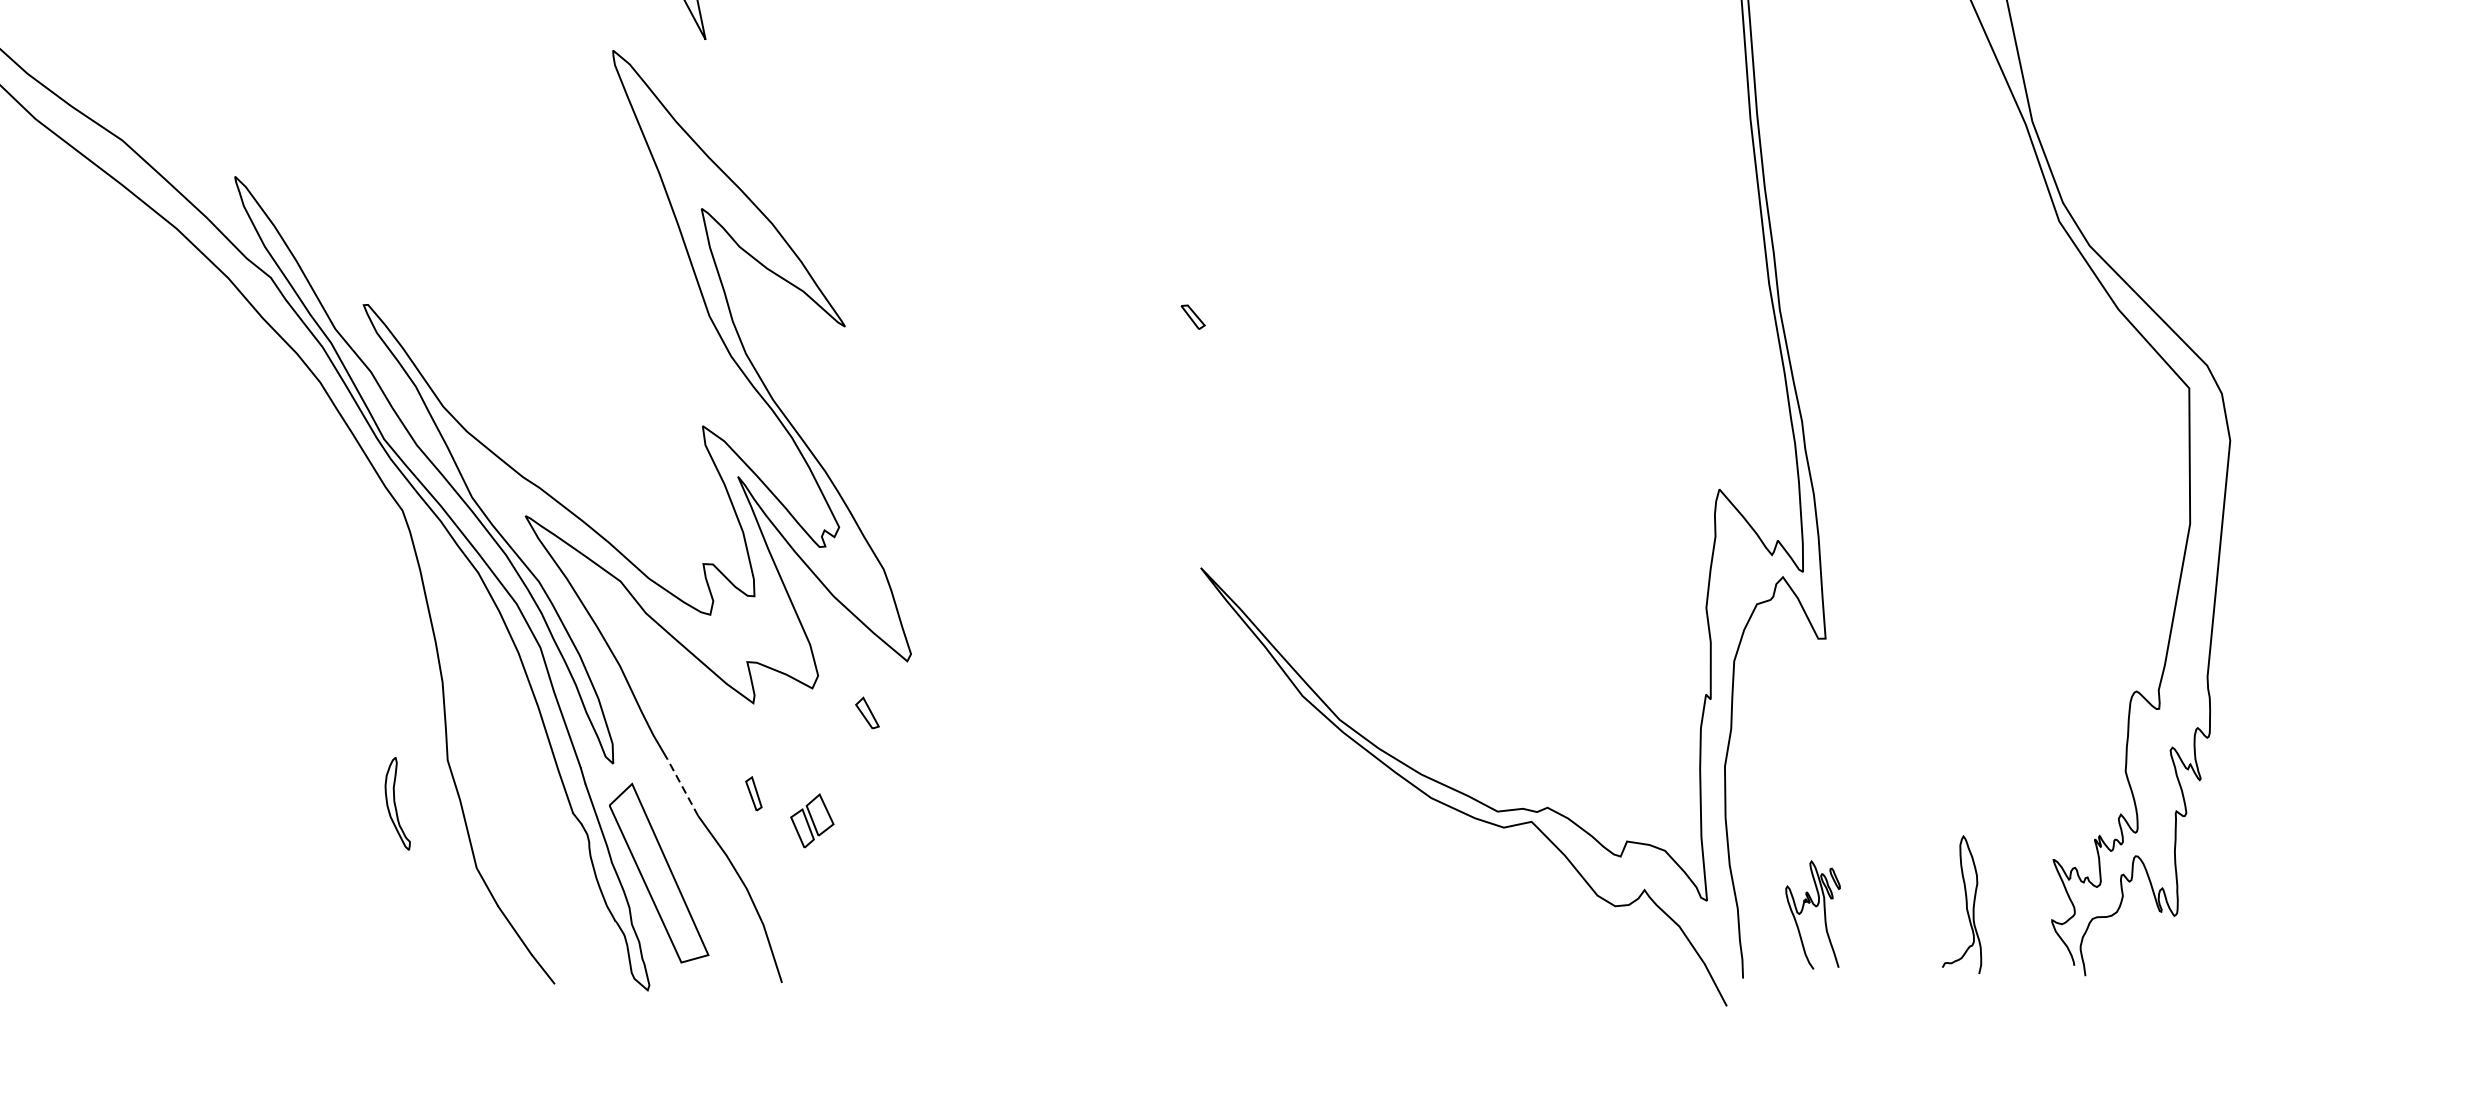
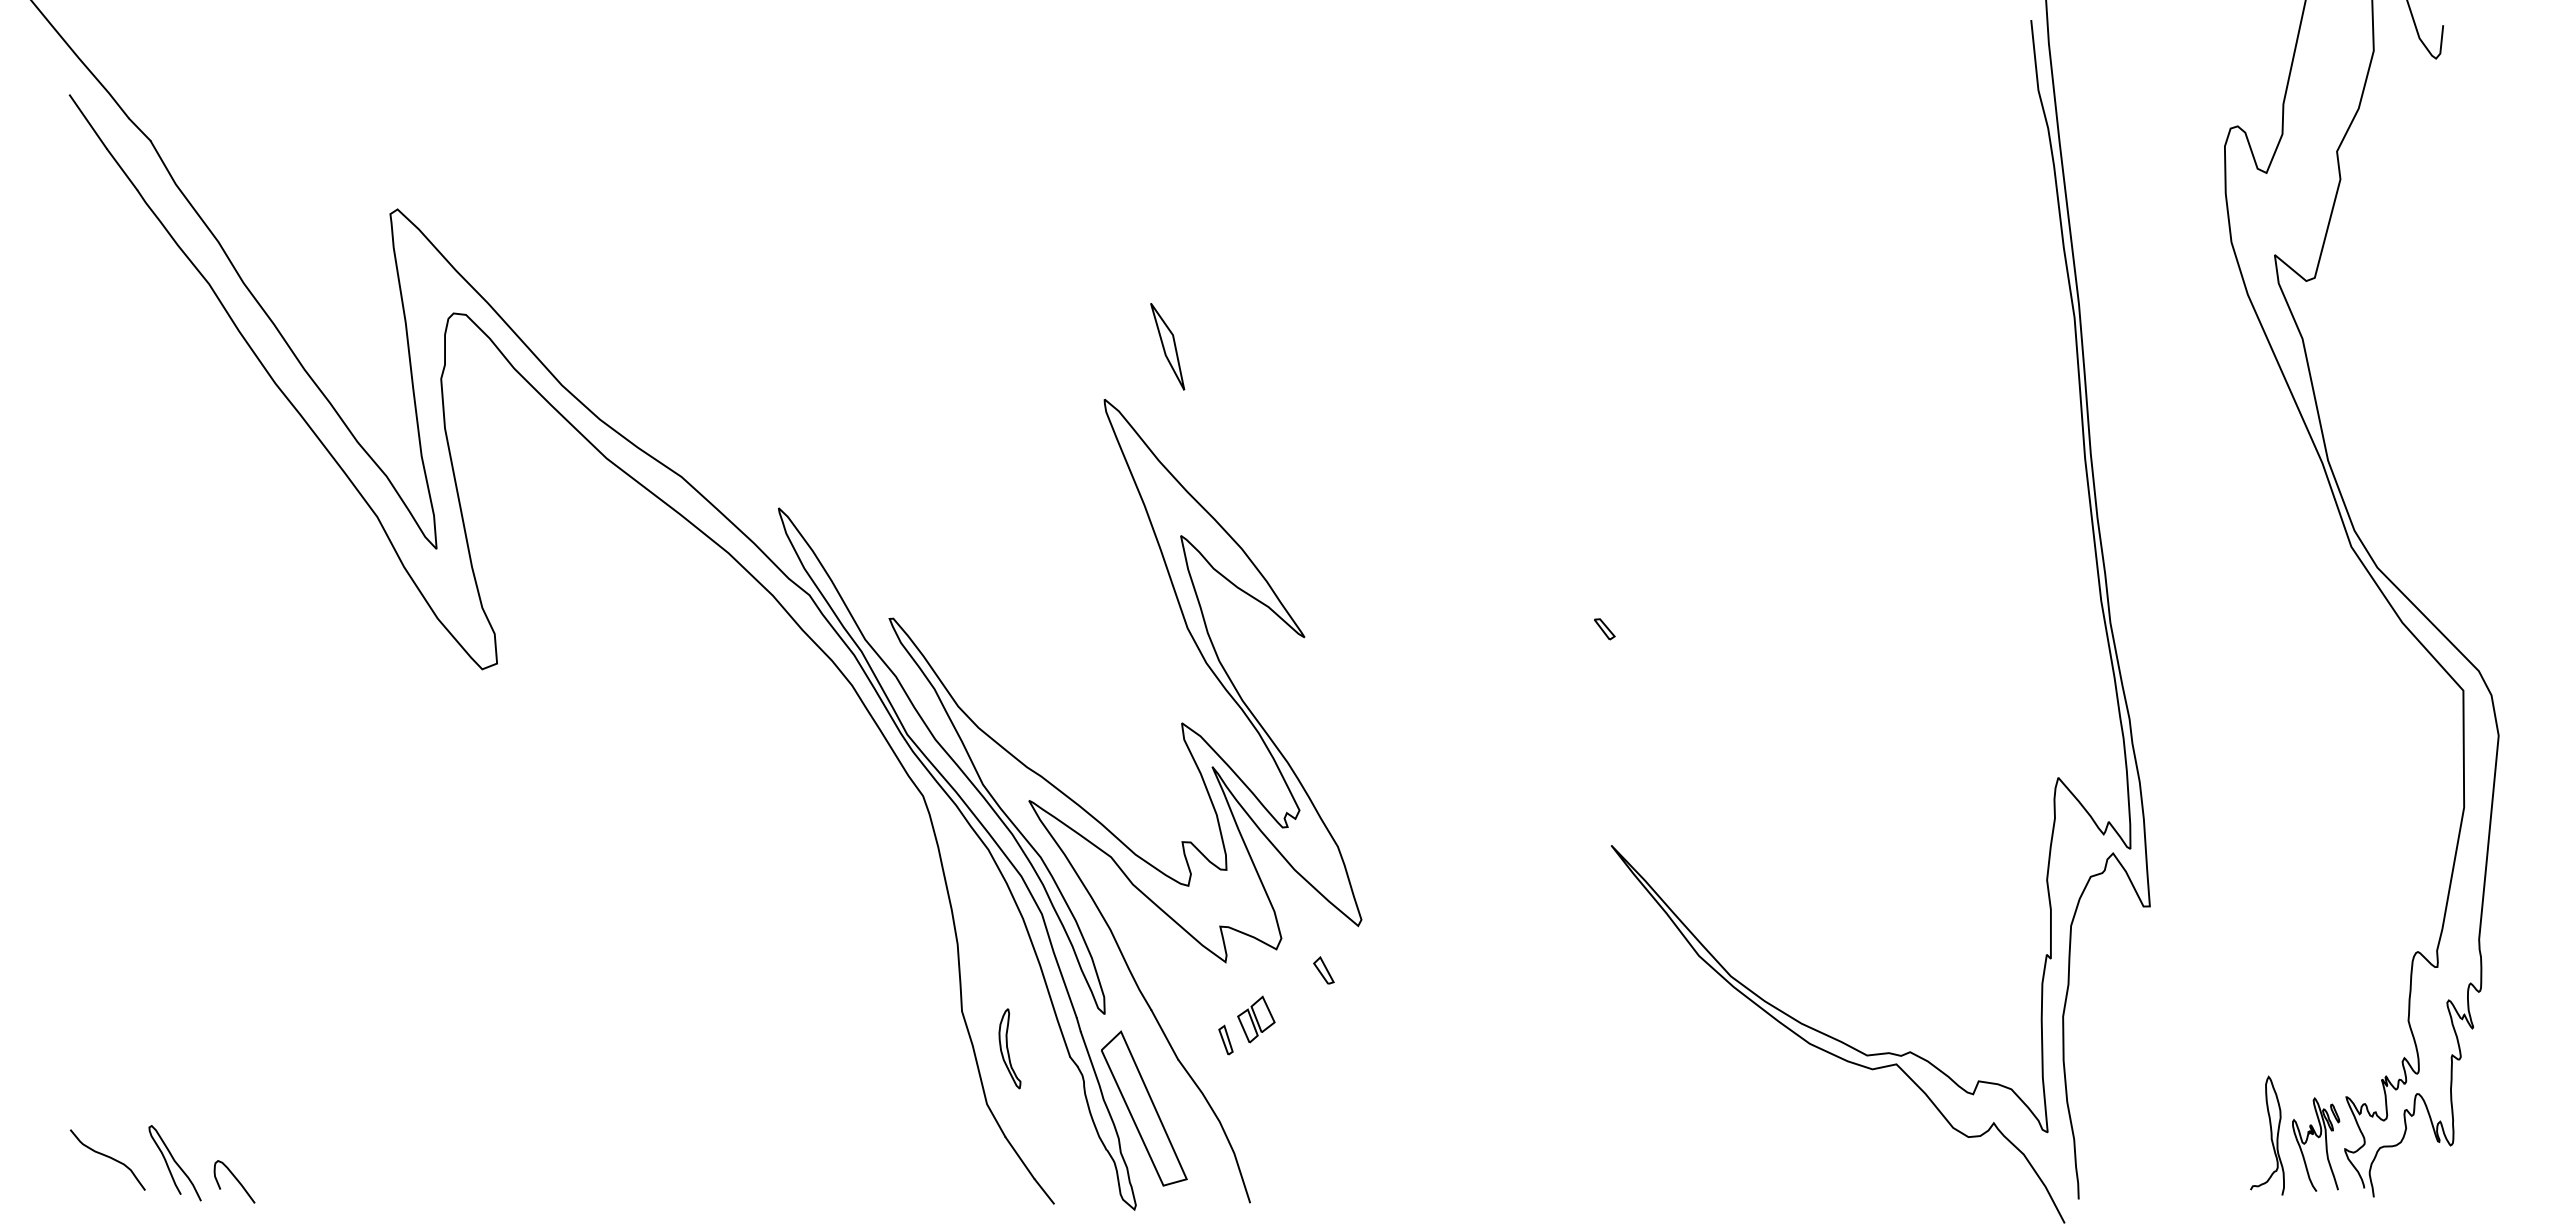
line: (682, 787) -> (1164, 1034), dashed -> solid
part: (397, 803) -> (1009, 1048), moved
part: (812, 820) -> (1256, 1019), moved
part: (1815, 907) -> (2318, 1138), moved

